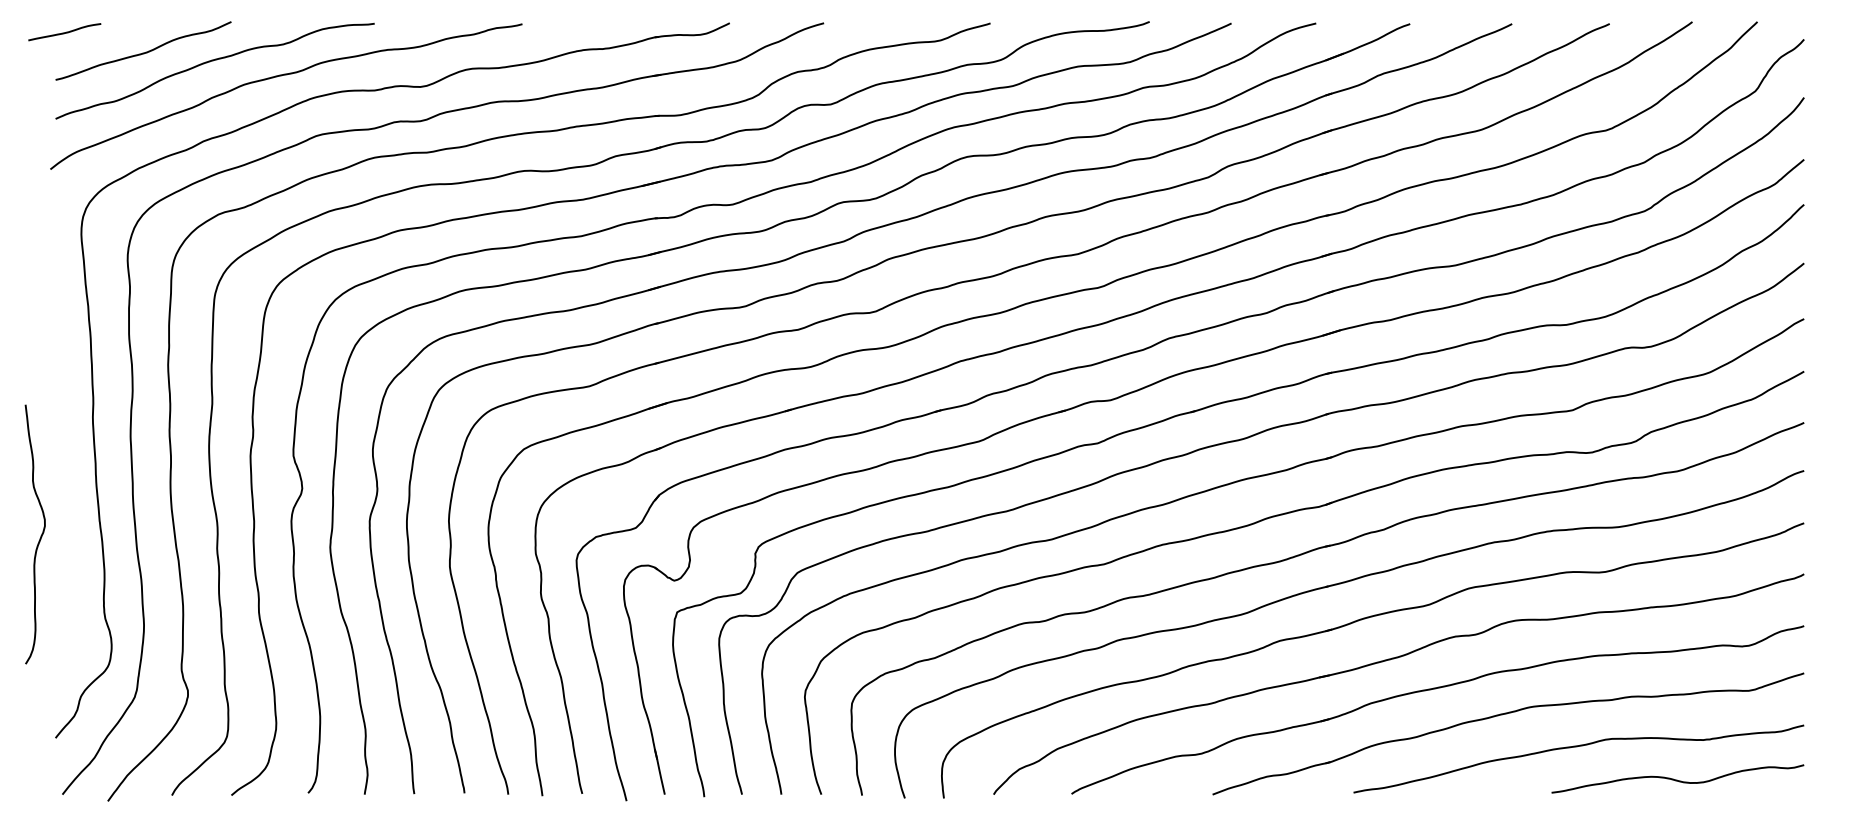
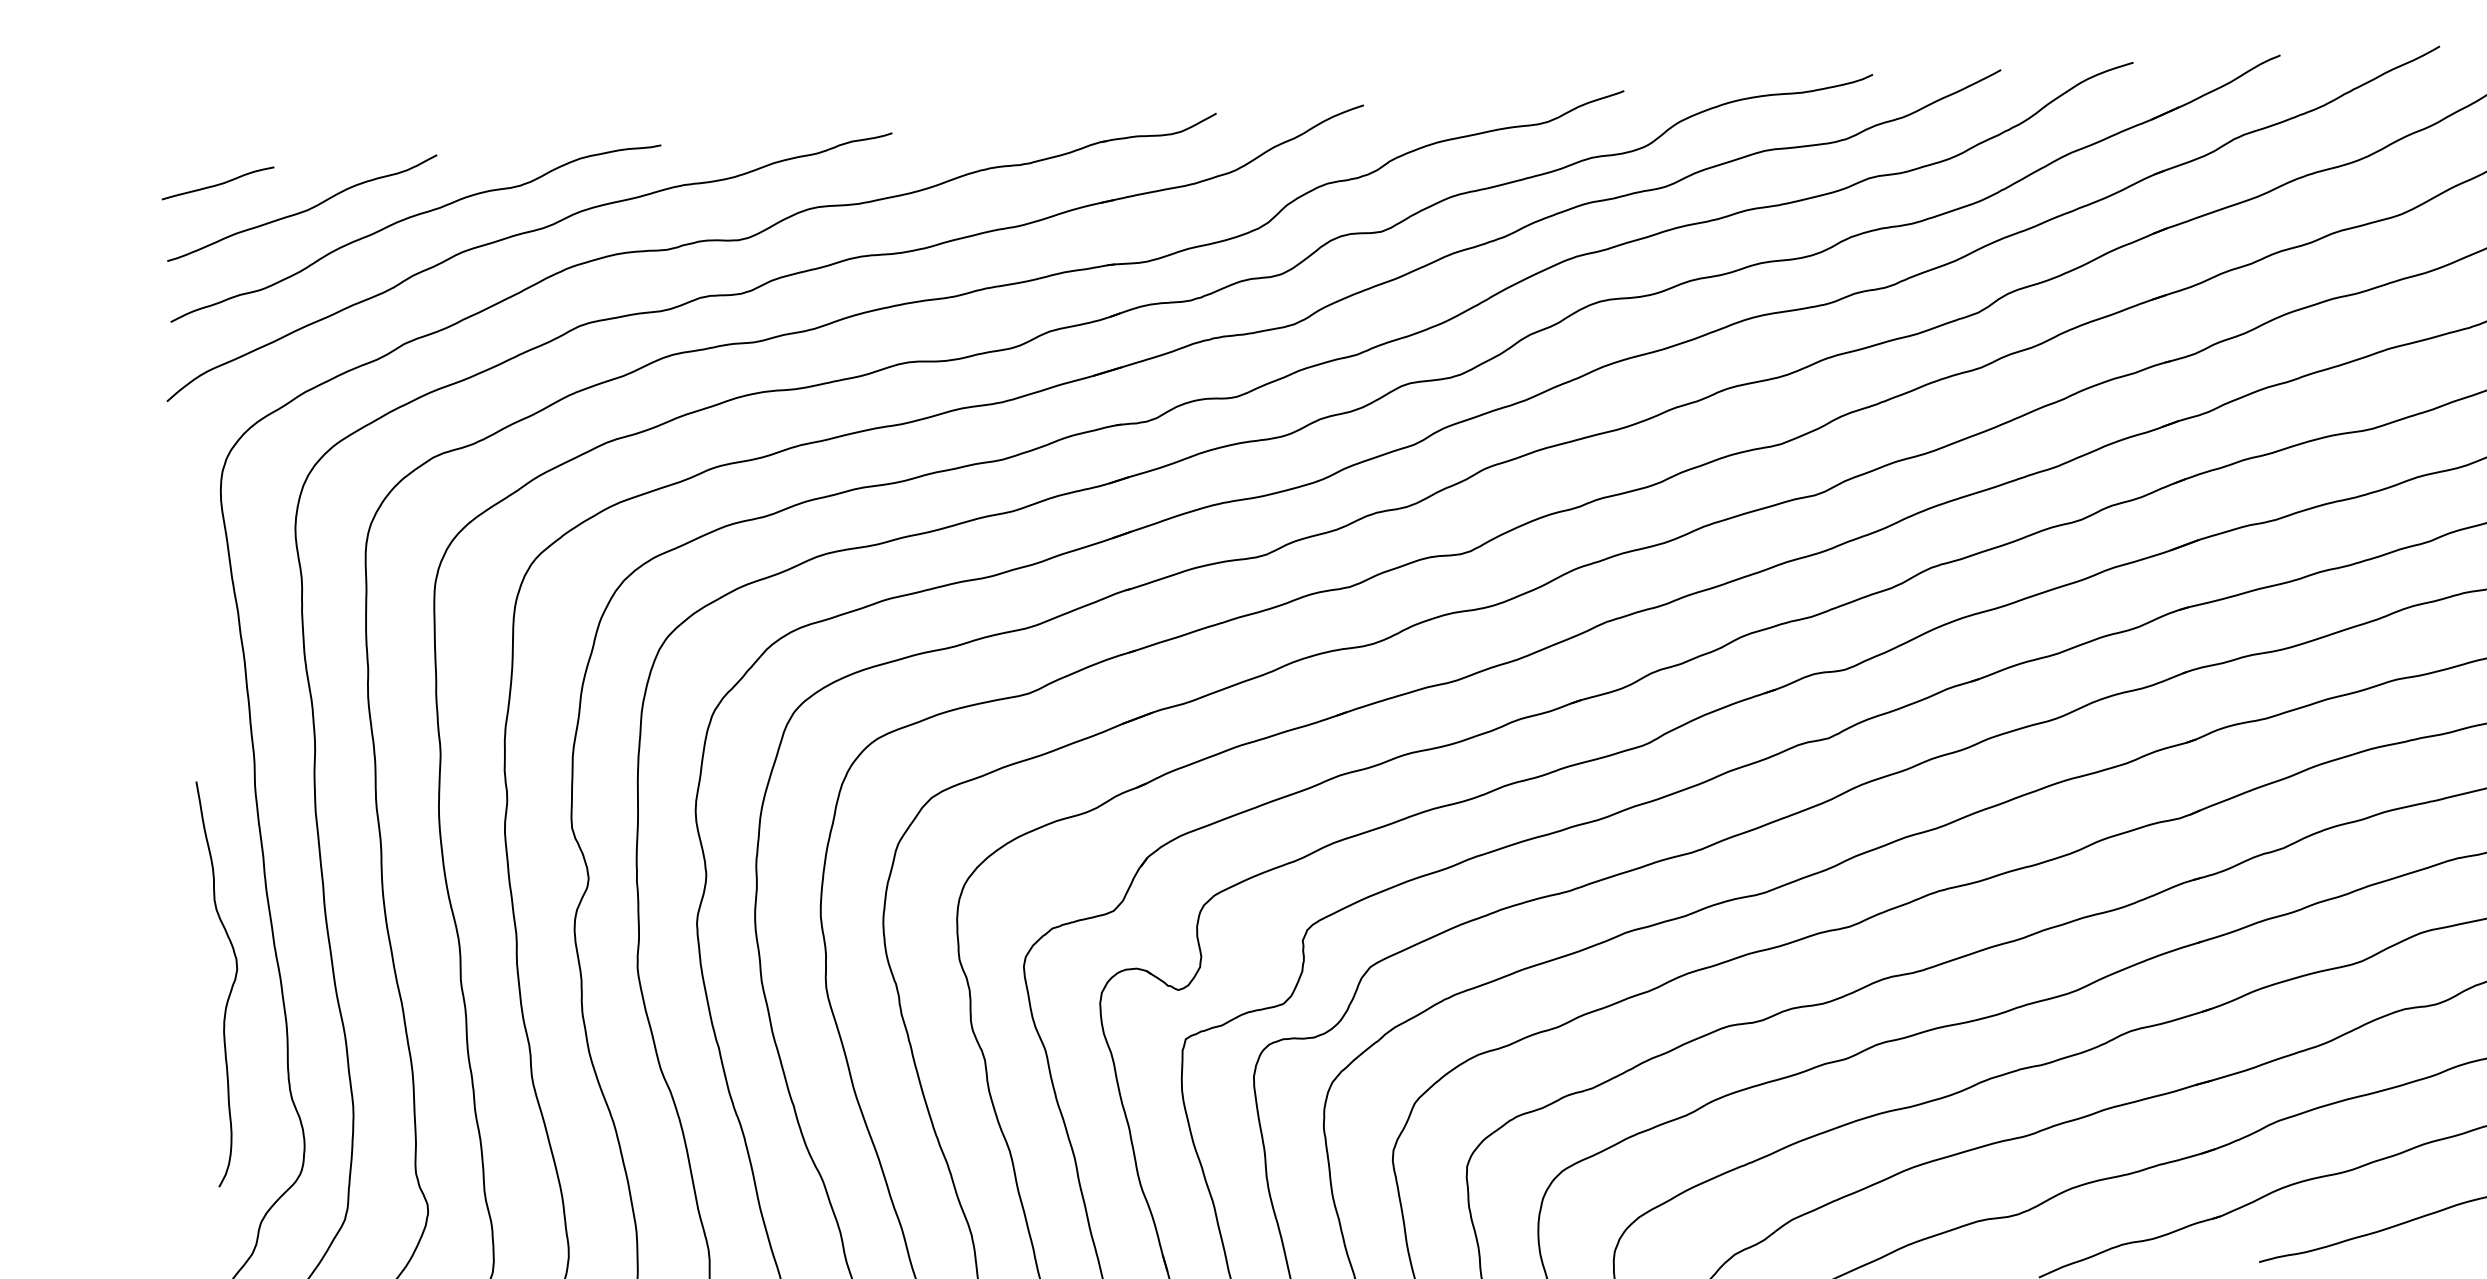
curve: (64, 32) -> (217, 183), moved
curve: (40, 535) -> (231, 984), moved

